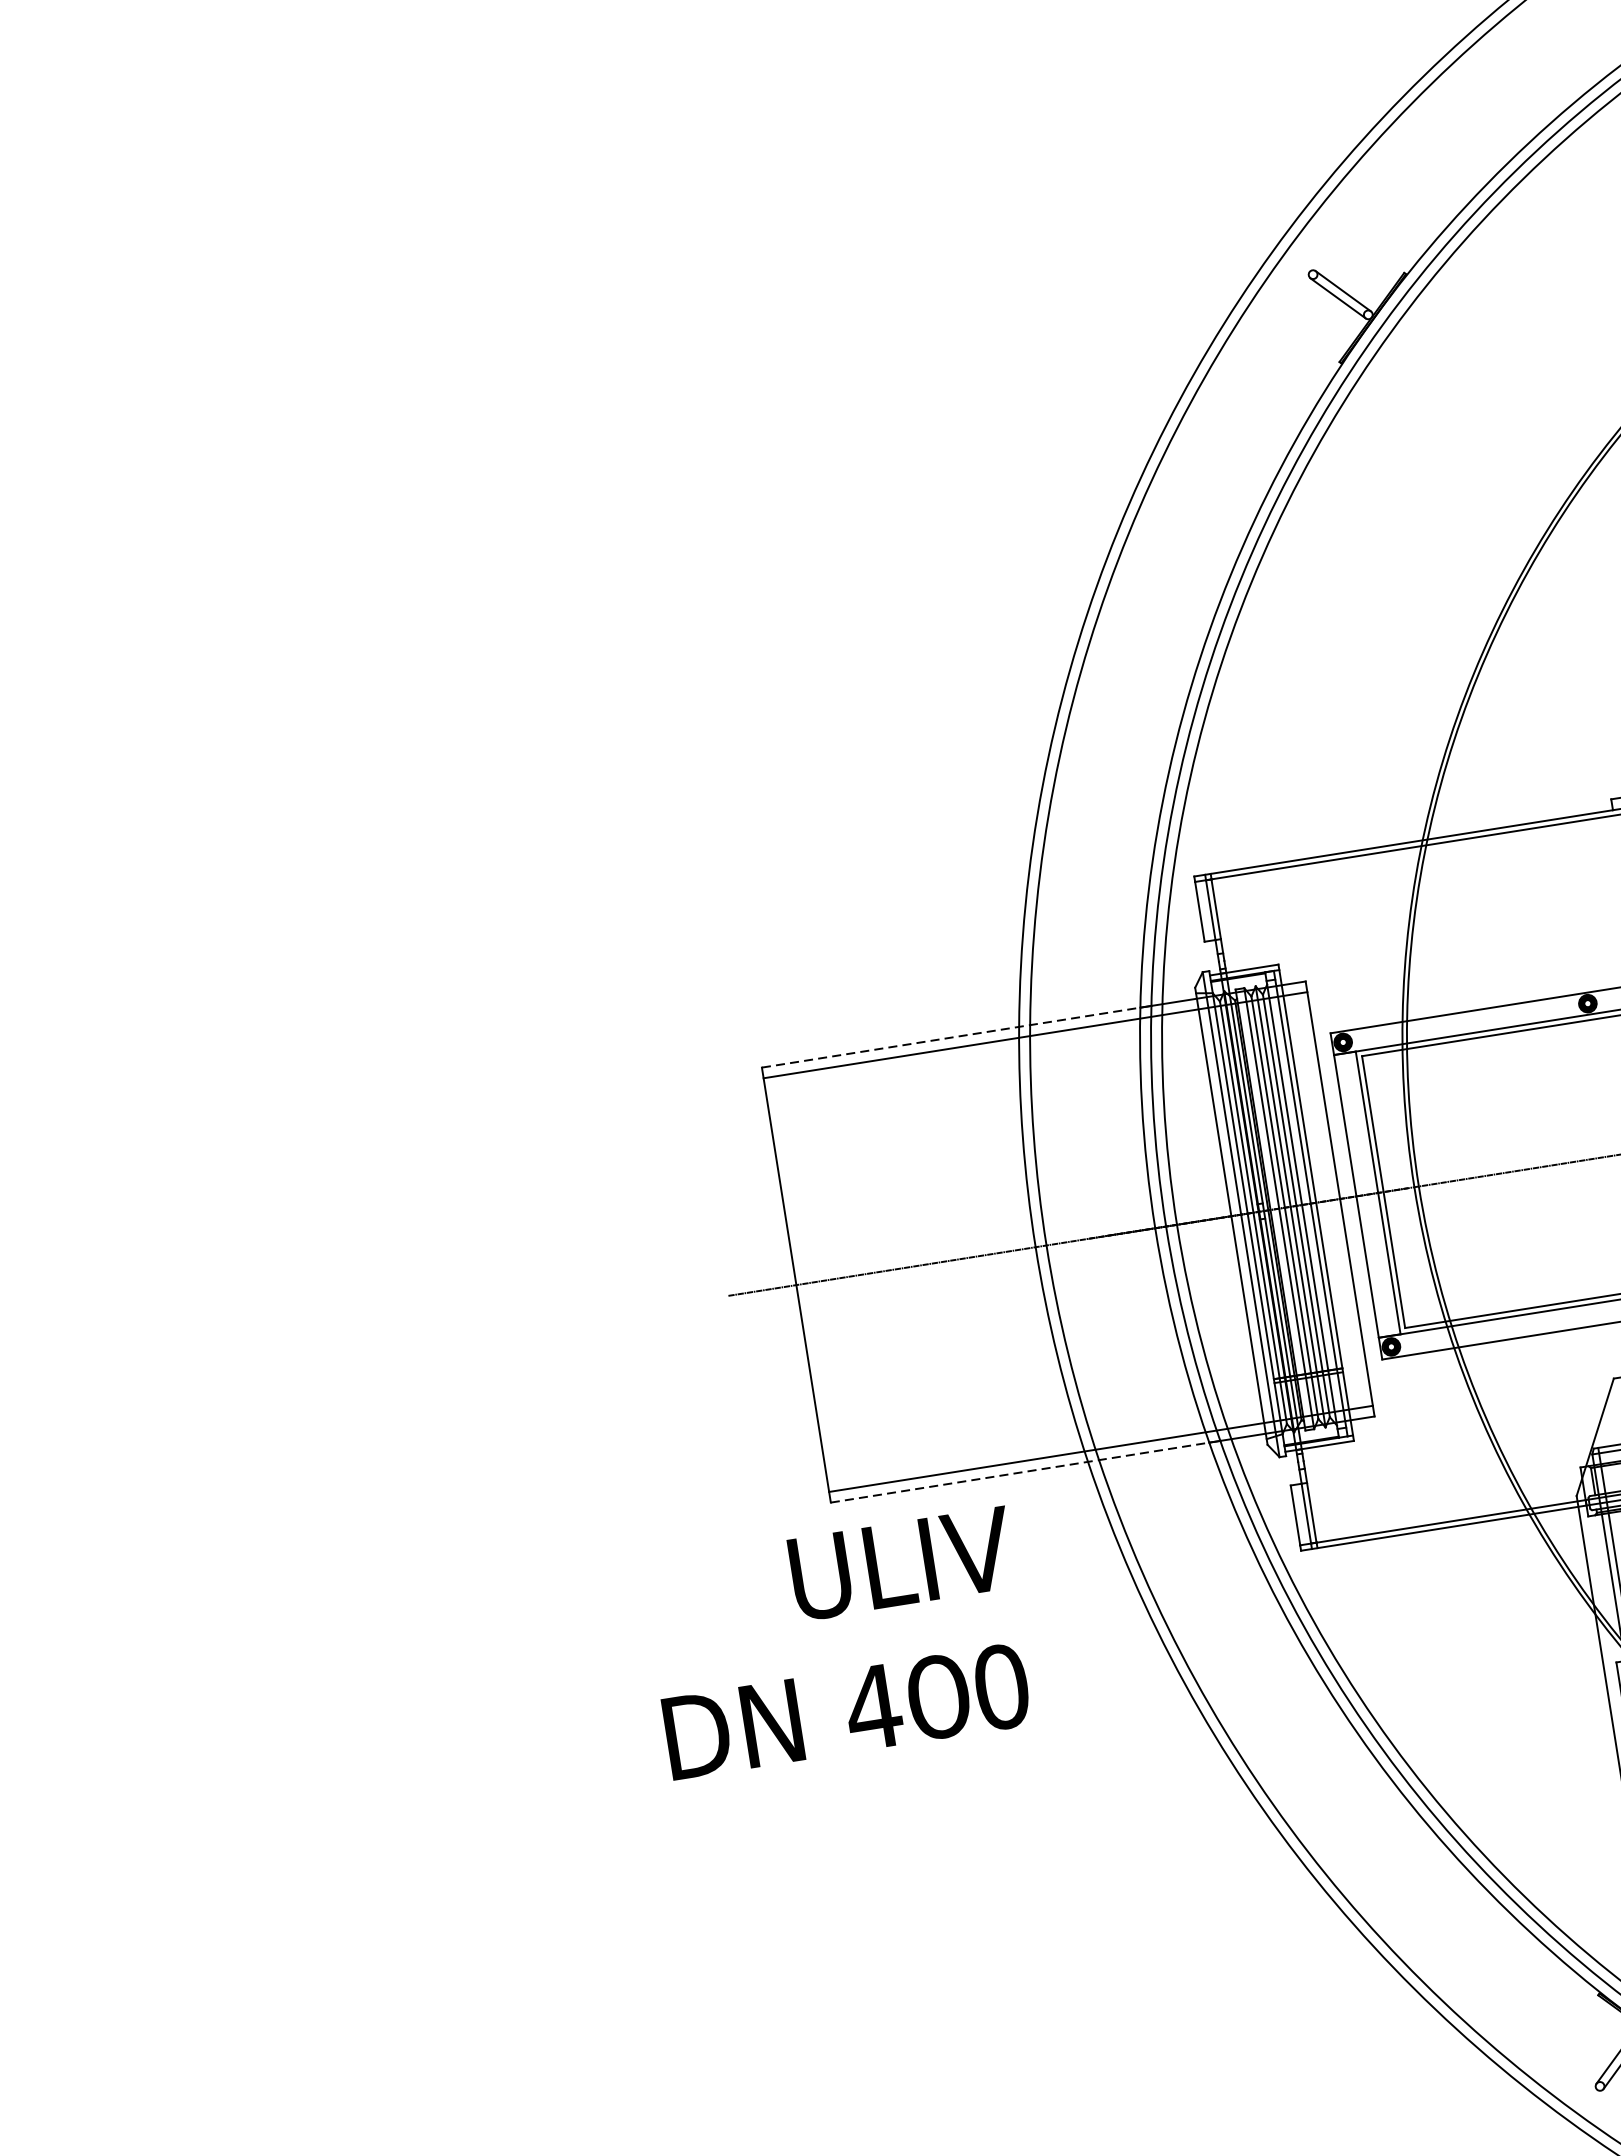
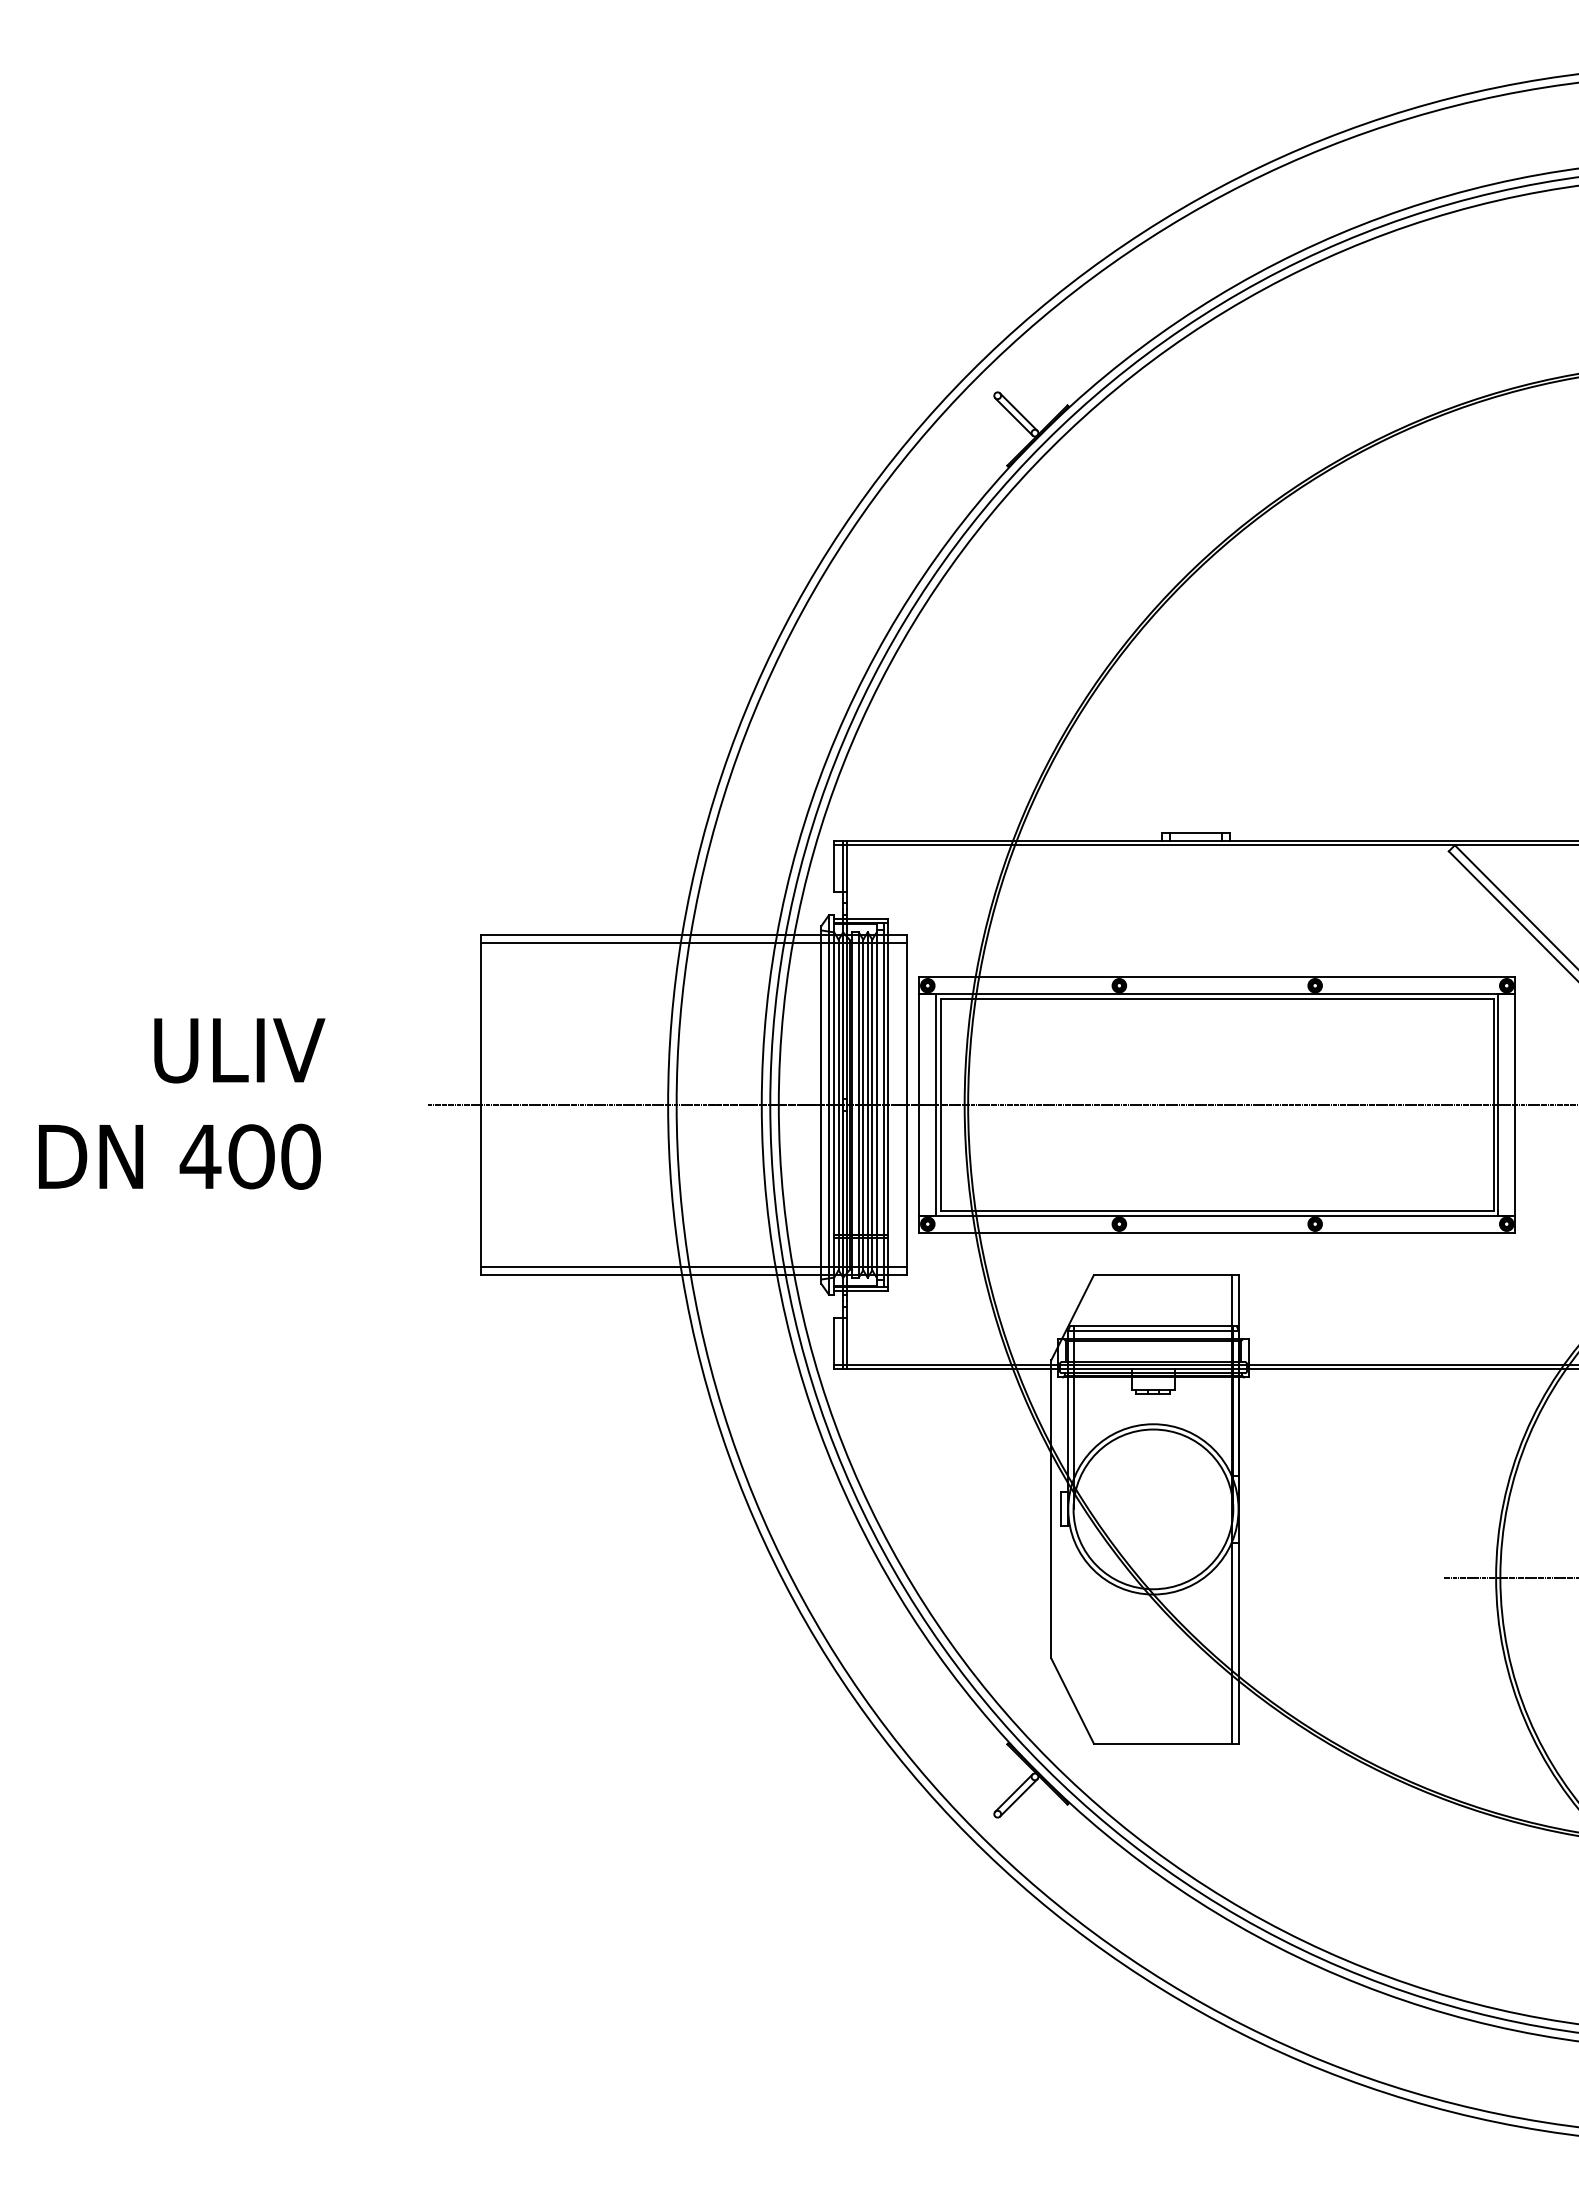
line: (951, 1037) -> (629, 934), dashed -> solid
line: (1020, 1472) -> (629, 1275), dashed -> solid
text: (839, 1642) -> (182, 1103), moved

